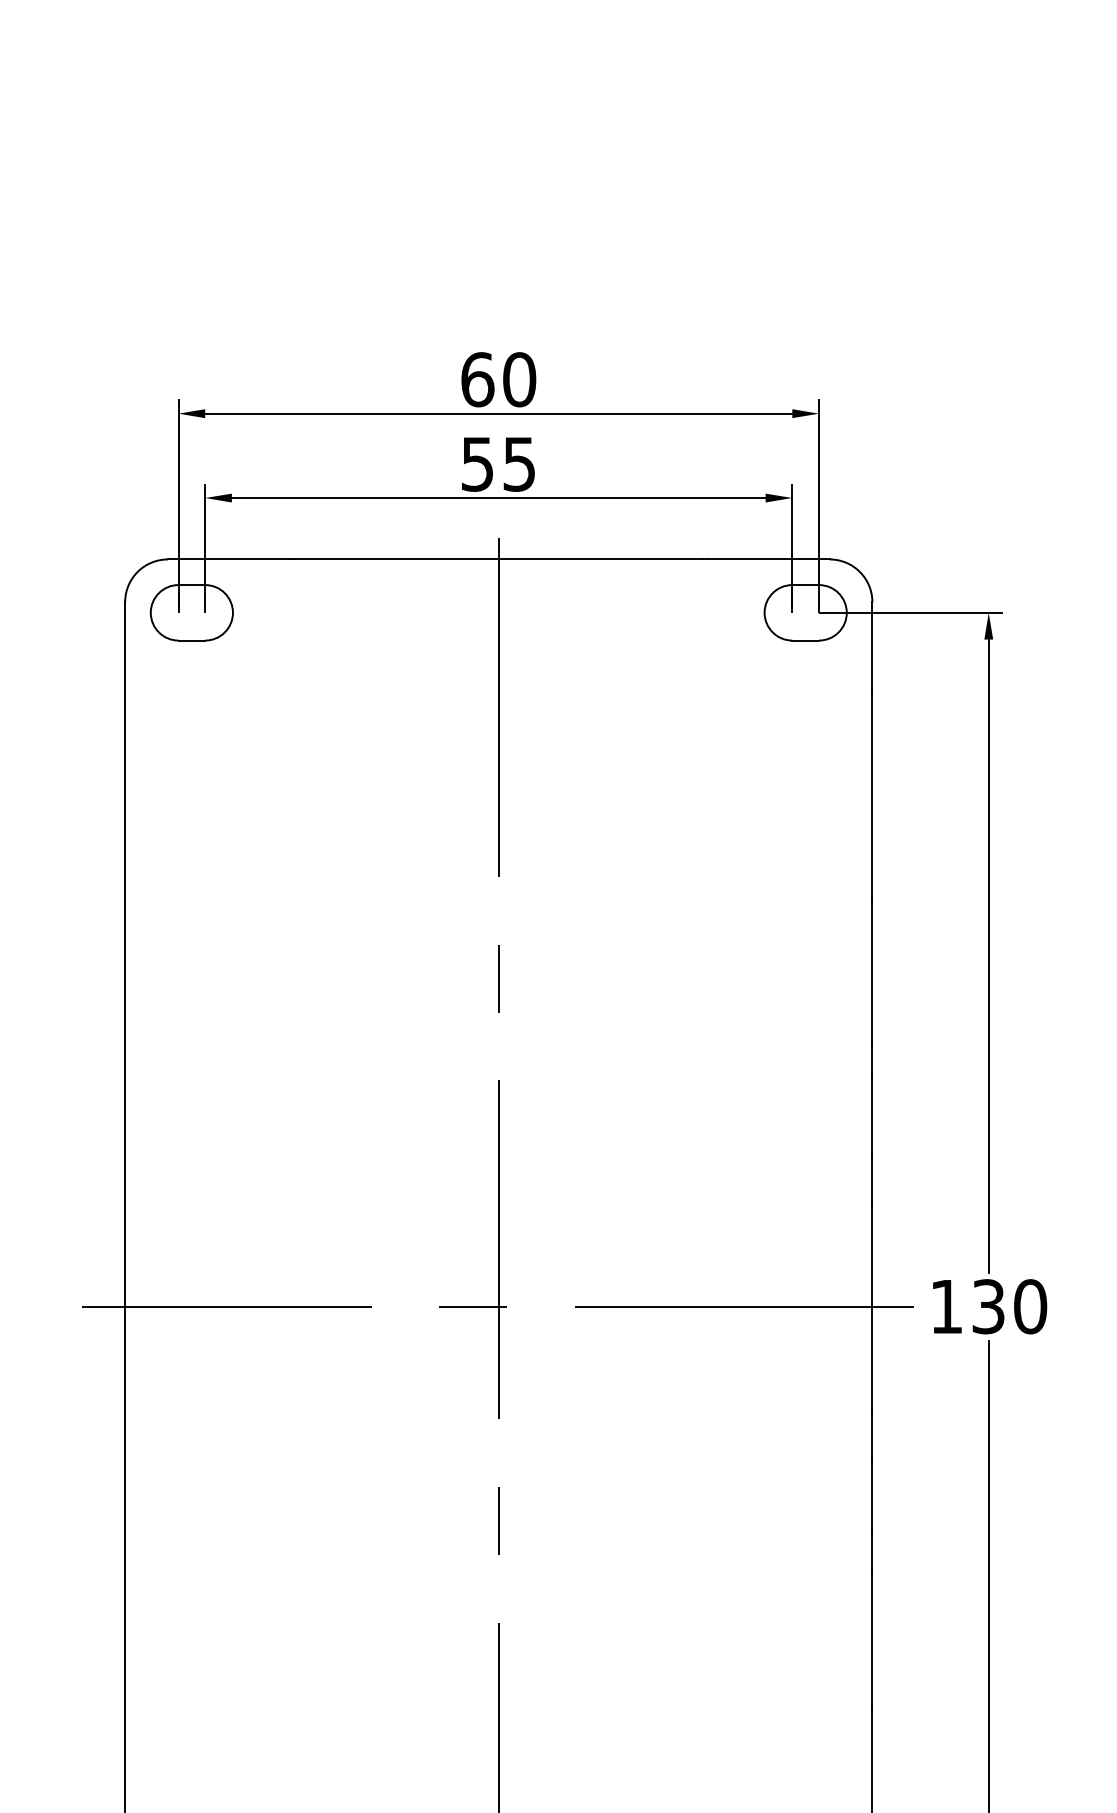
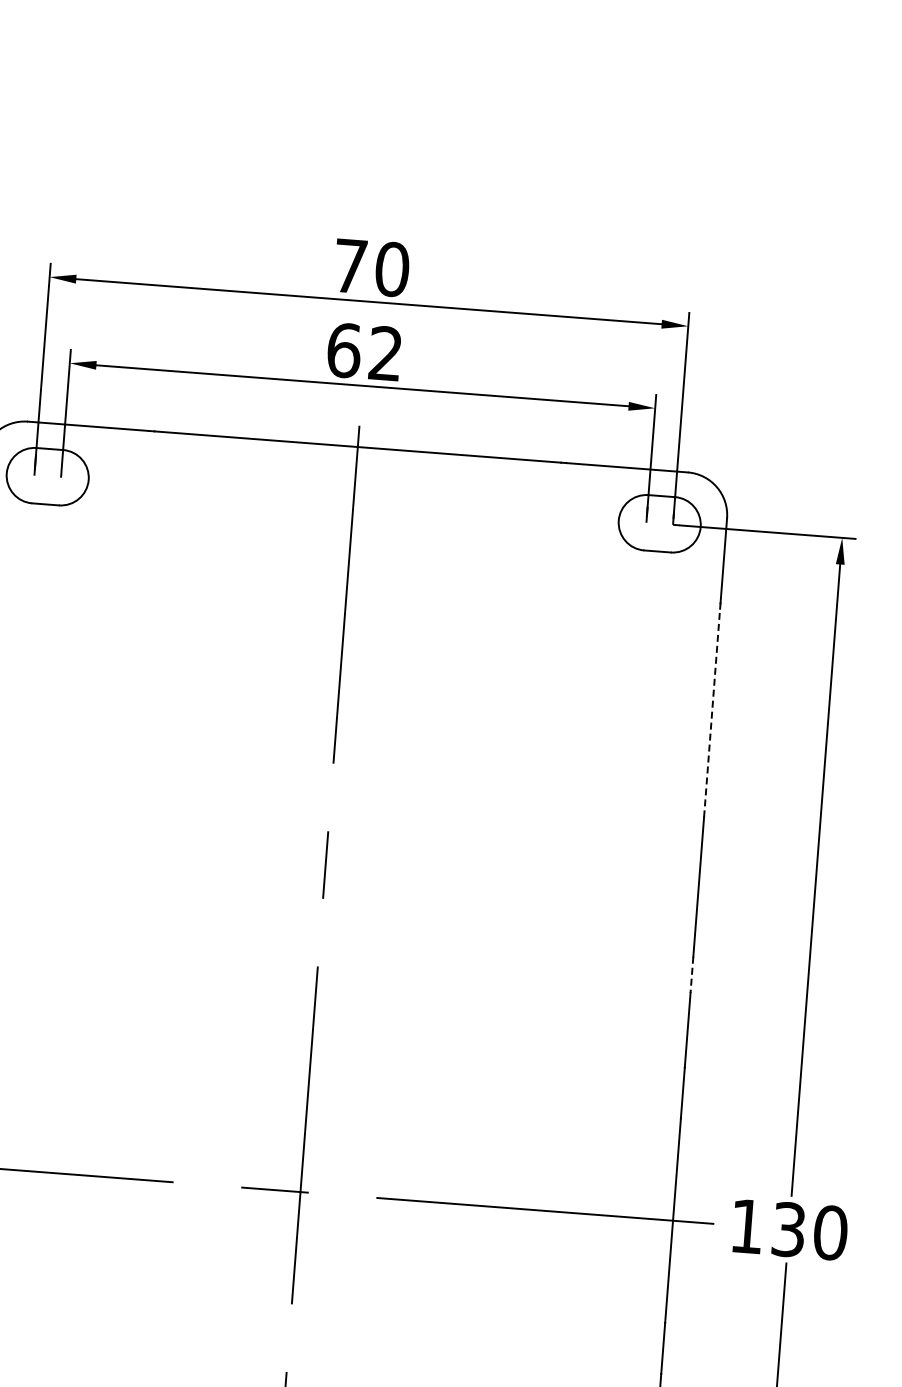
text: (477, 379) -> (350, 265), 60 -> 70
text: (497, 463) -> (363, 351), 55 -> 62
line: (872, 797) -> (712, 713), solid -> dashed
line: (872, 1060) -> (692, 975), solid -> dashed

